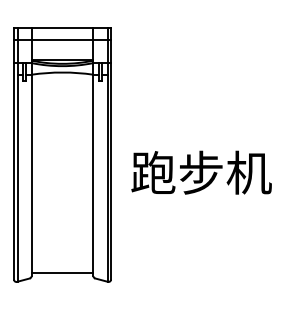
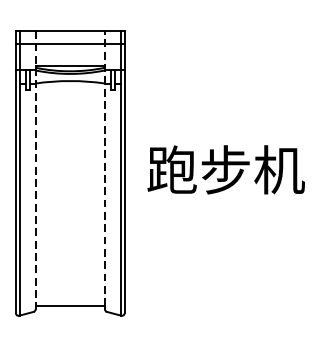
line: (31, 150) -> (35, 168), solid -> dashed
line: (93, 150) -> (105, 168), solid -> dashed
text: (201, 172) -> (226, 169), moved

